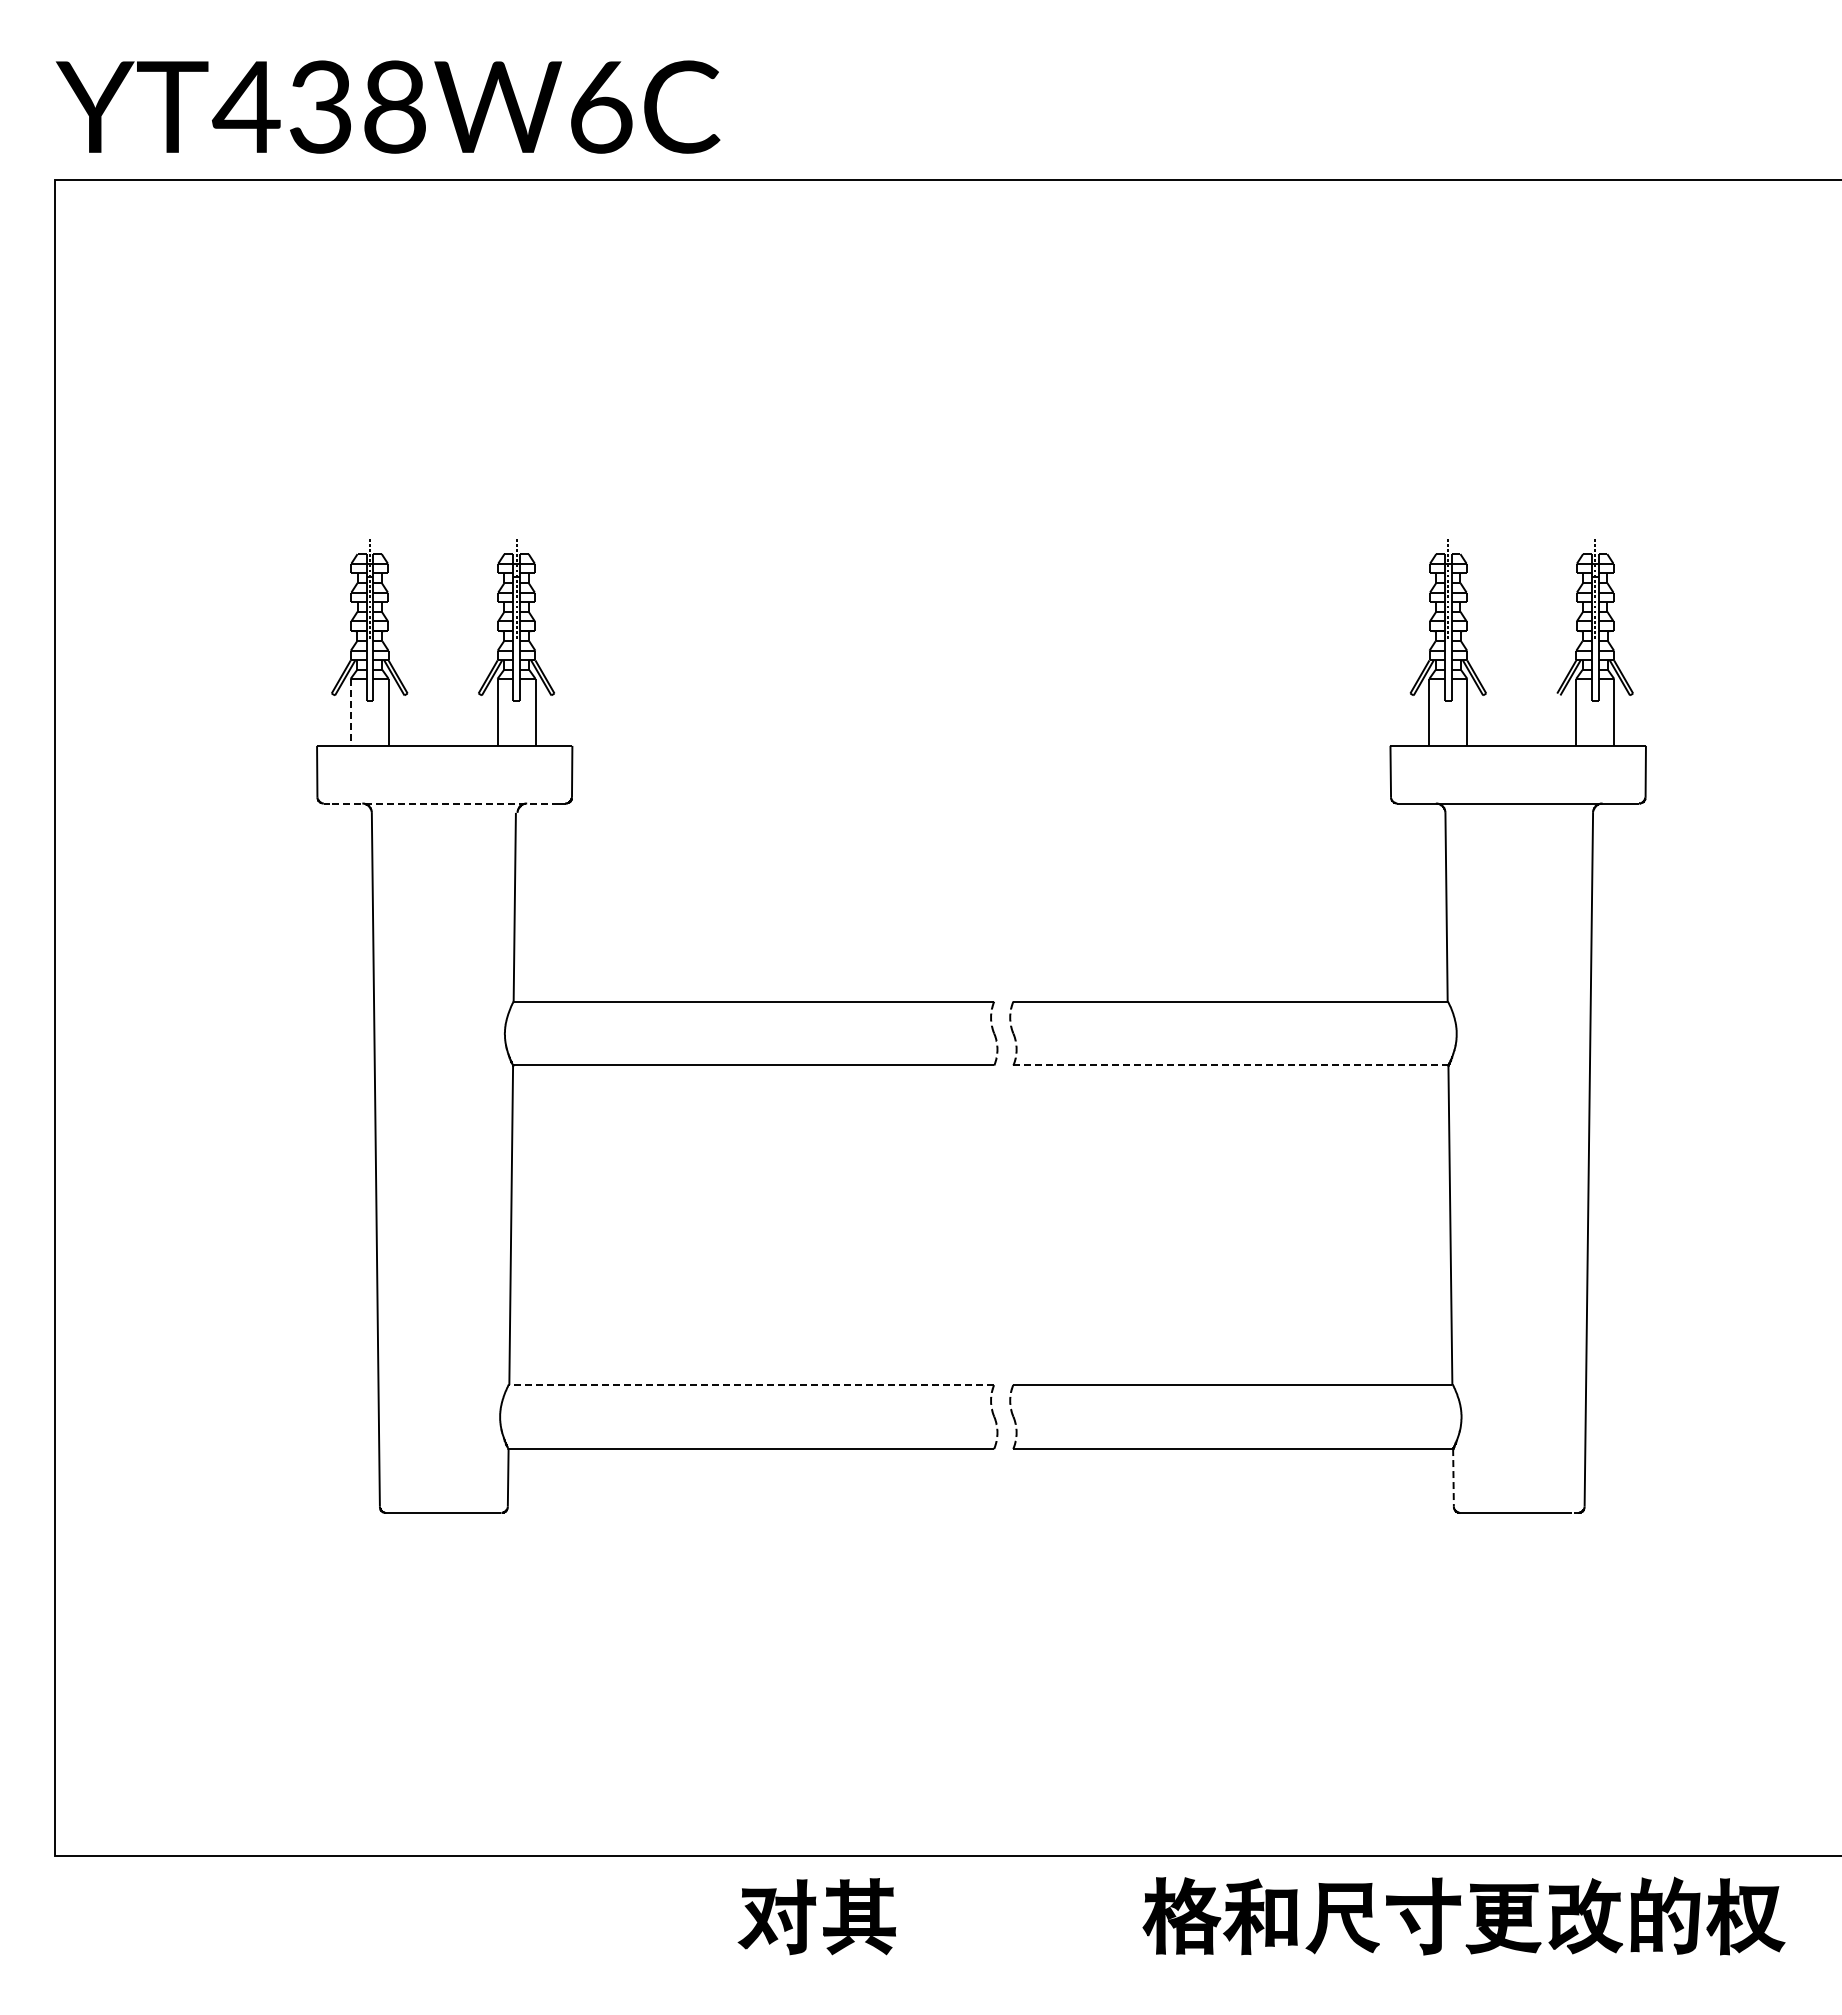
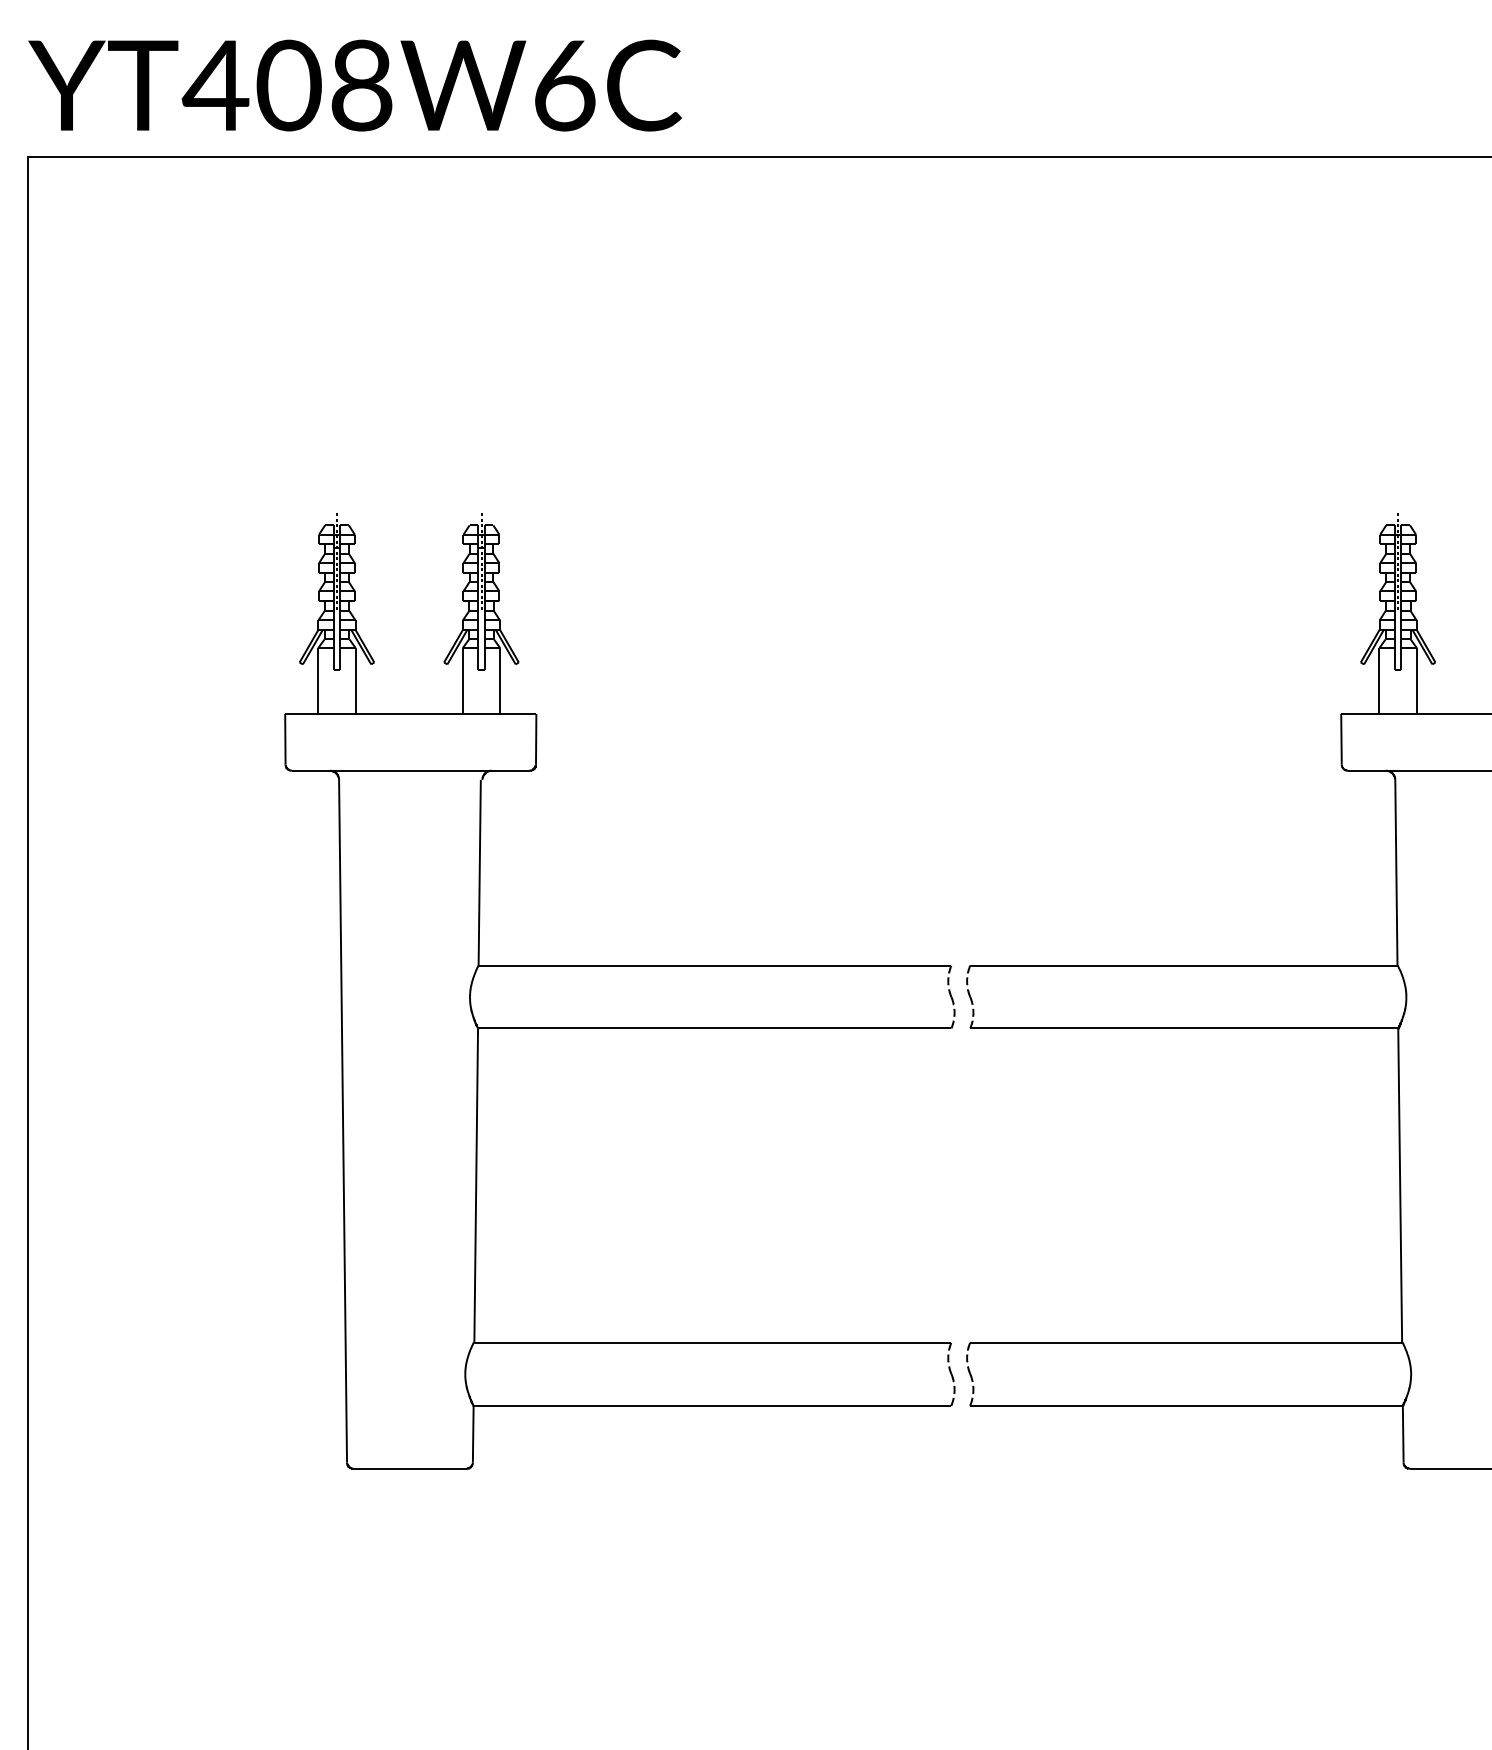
text: (321, 106) -> (289, 84), YT438W6C -> YT408W6C
line: (350, 712) -> (318, 681), dashed -> solid
line: (444, 803) -> (410, 770), dashed -> solid
line: (1230, 1065) -> (1183, 1028), dashed -> solid
line: (751, 1385) -> (712, 1343), dashed -> solid
line: (1453, 1477) -> (1403, 1433), dashed -> solid

